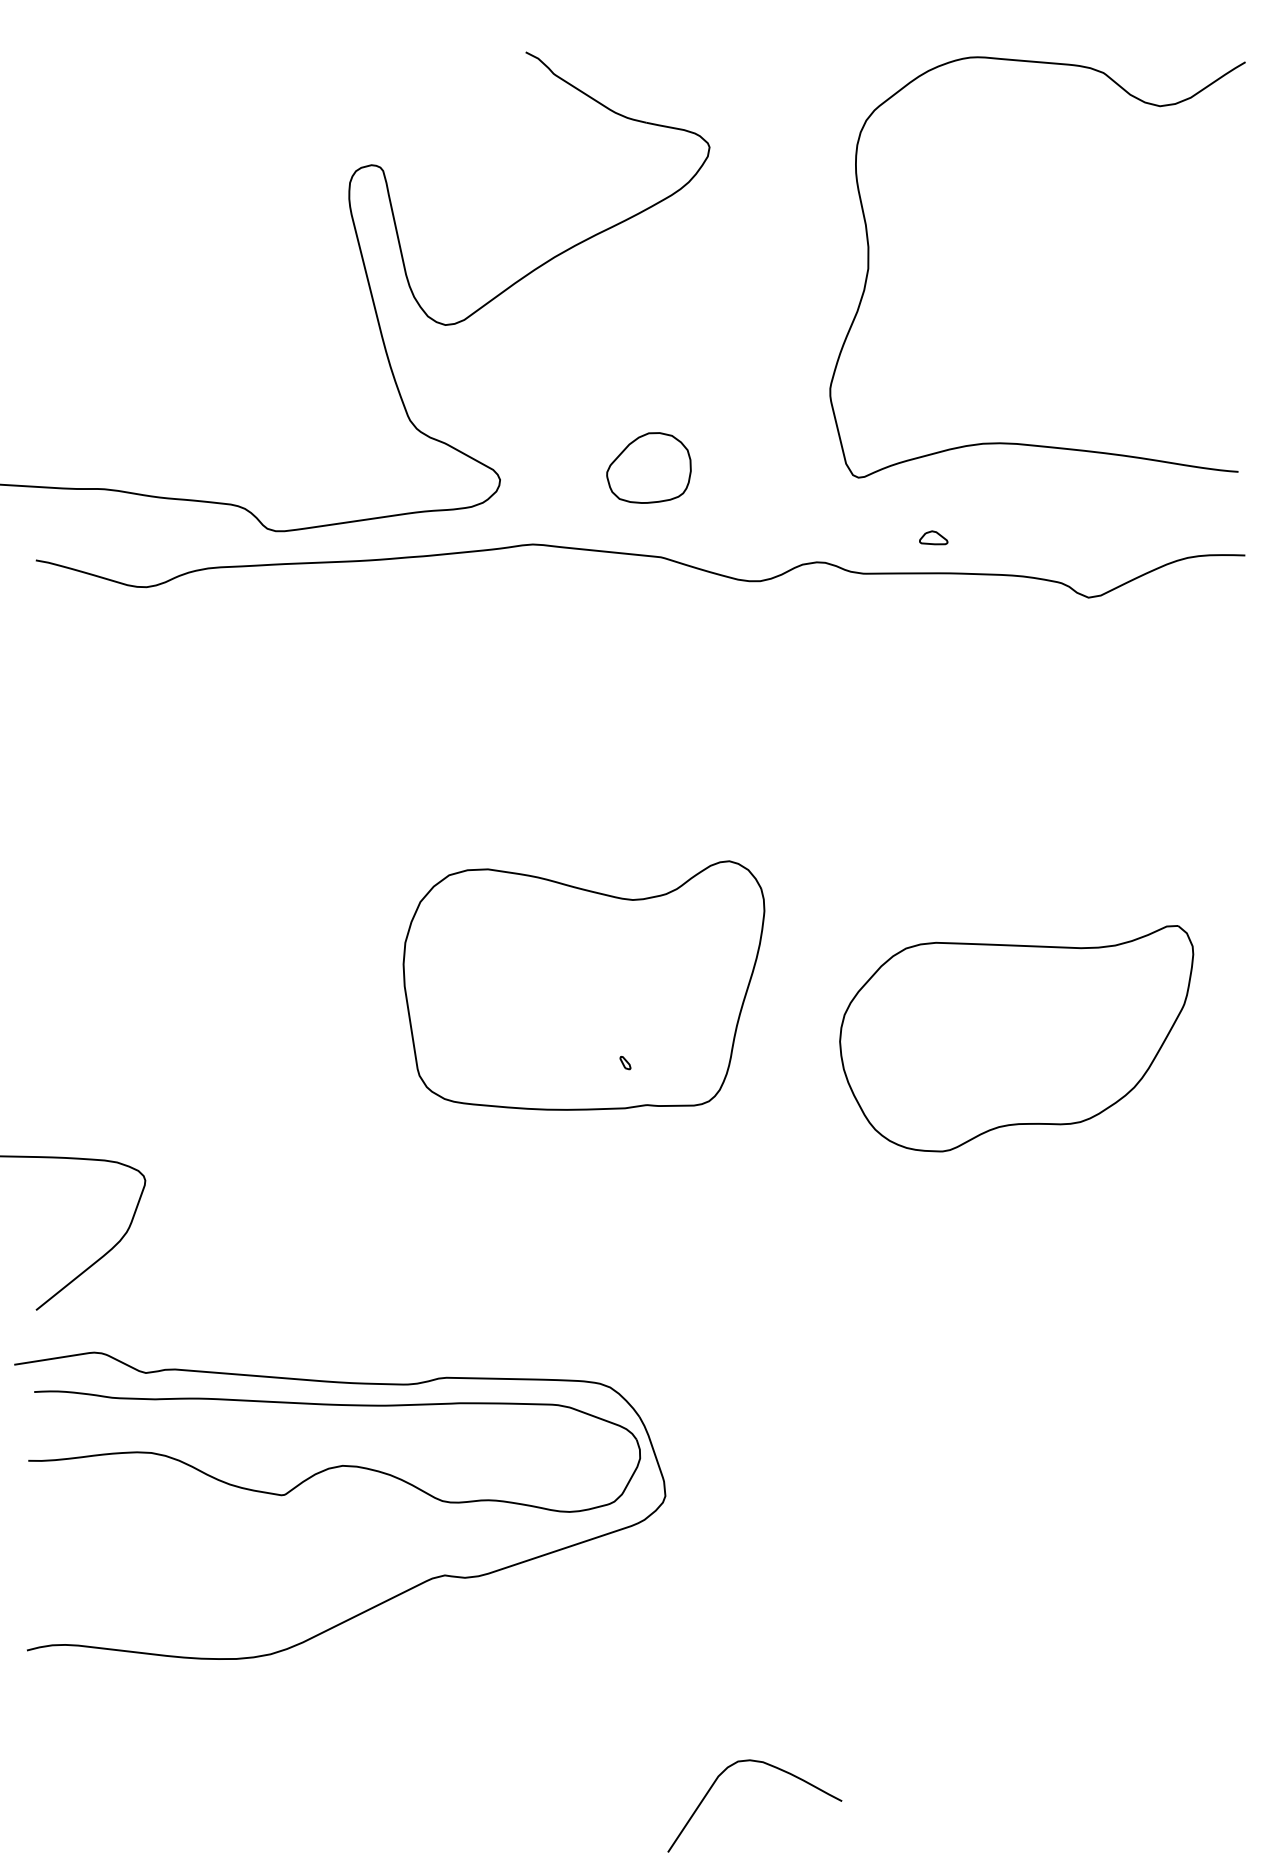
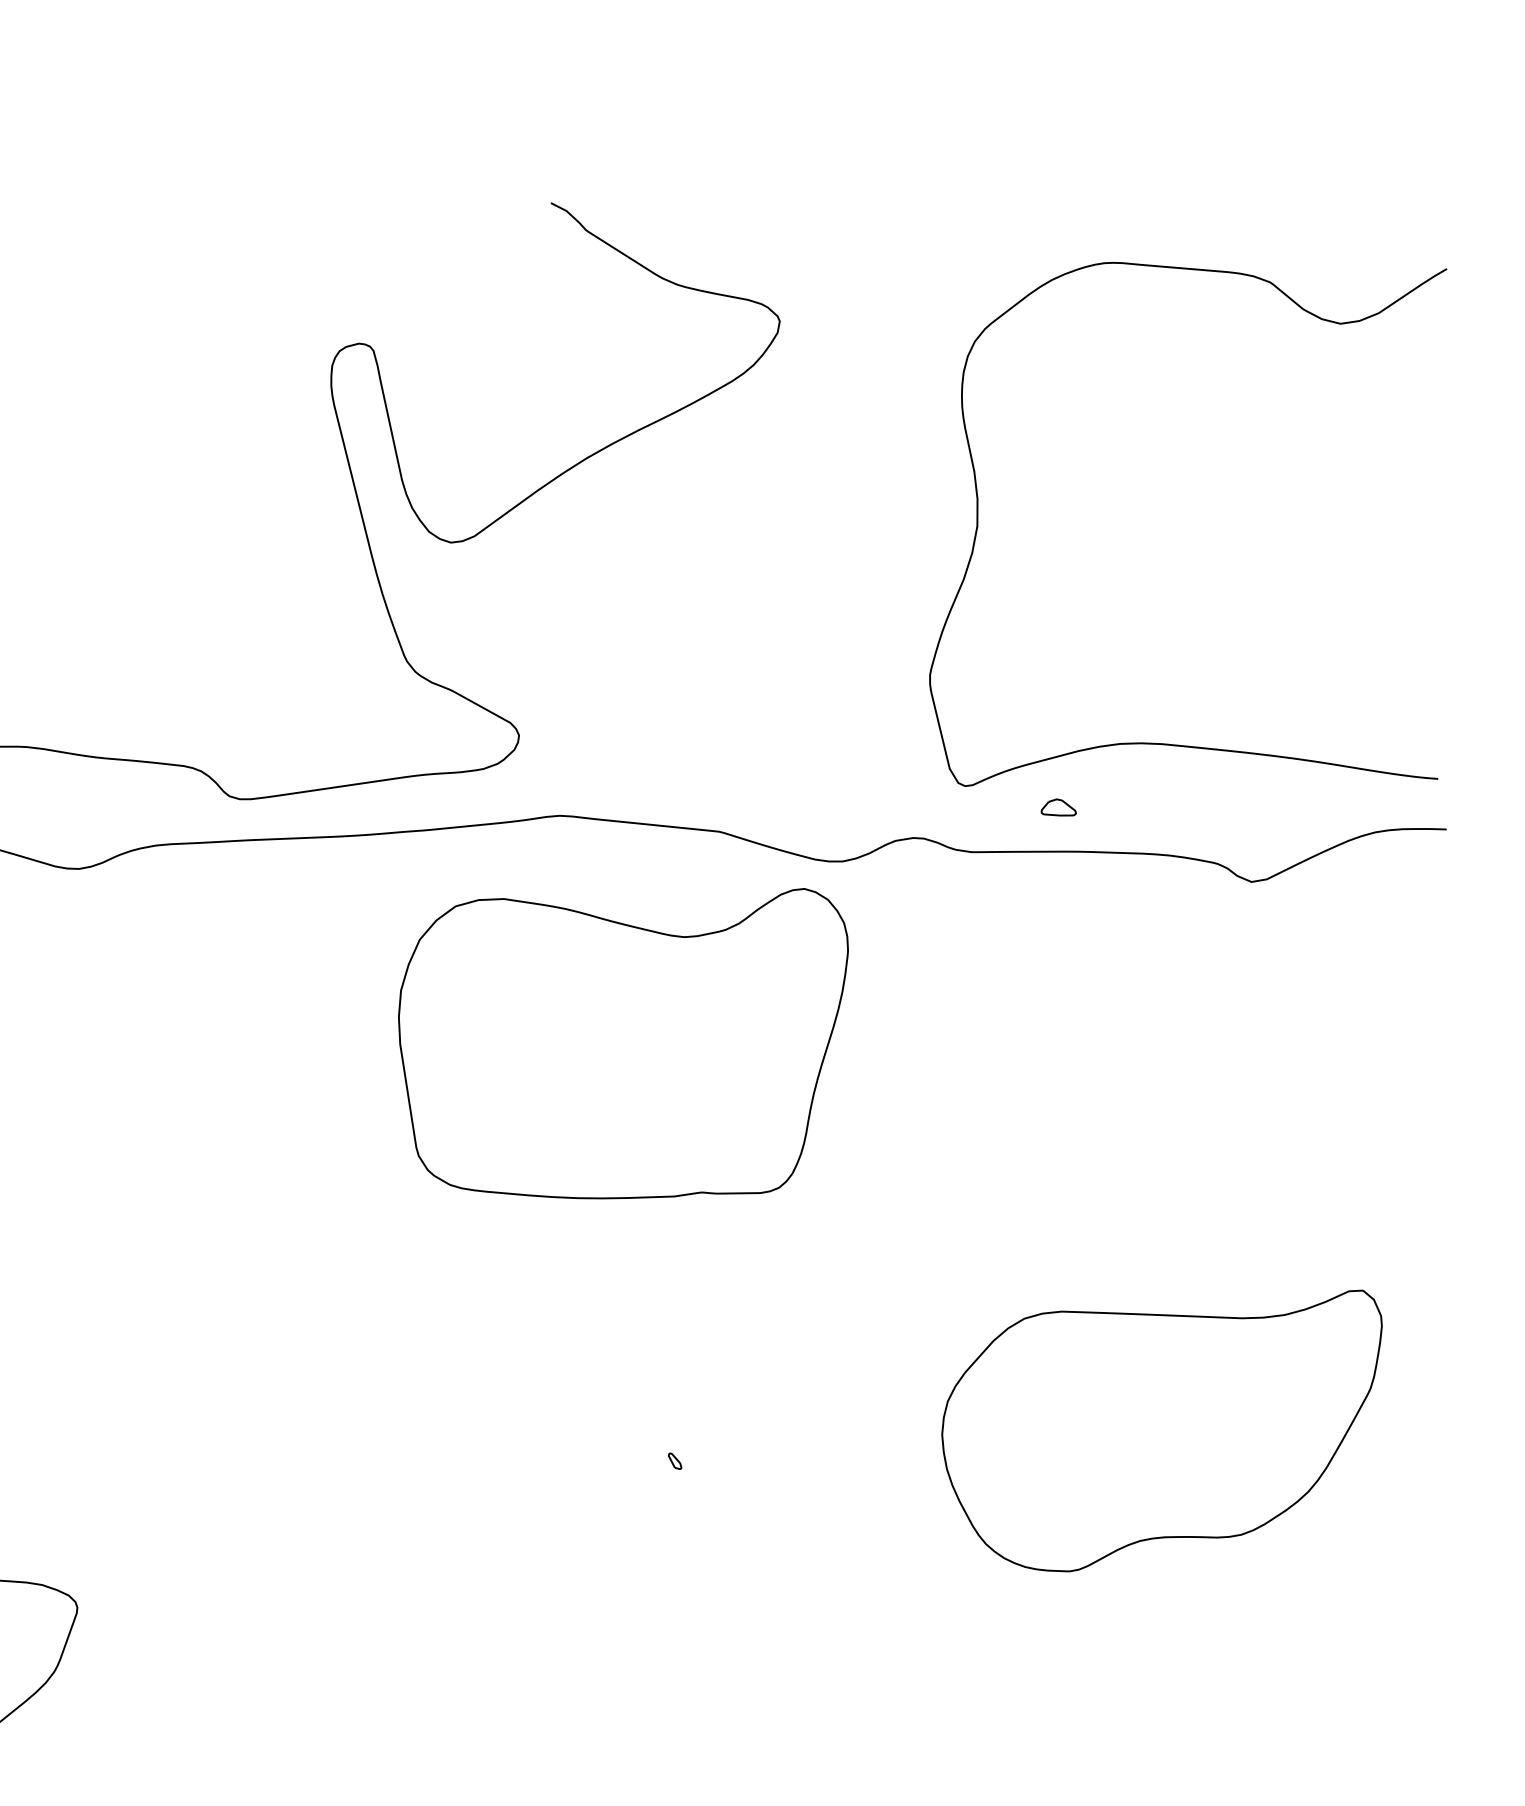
curve: (869, 267) -> (978, 524), moved
part: (648, 467) -> (703, 719), removed
part: (583, 985) -> (622, 1043), moved

